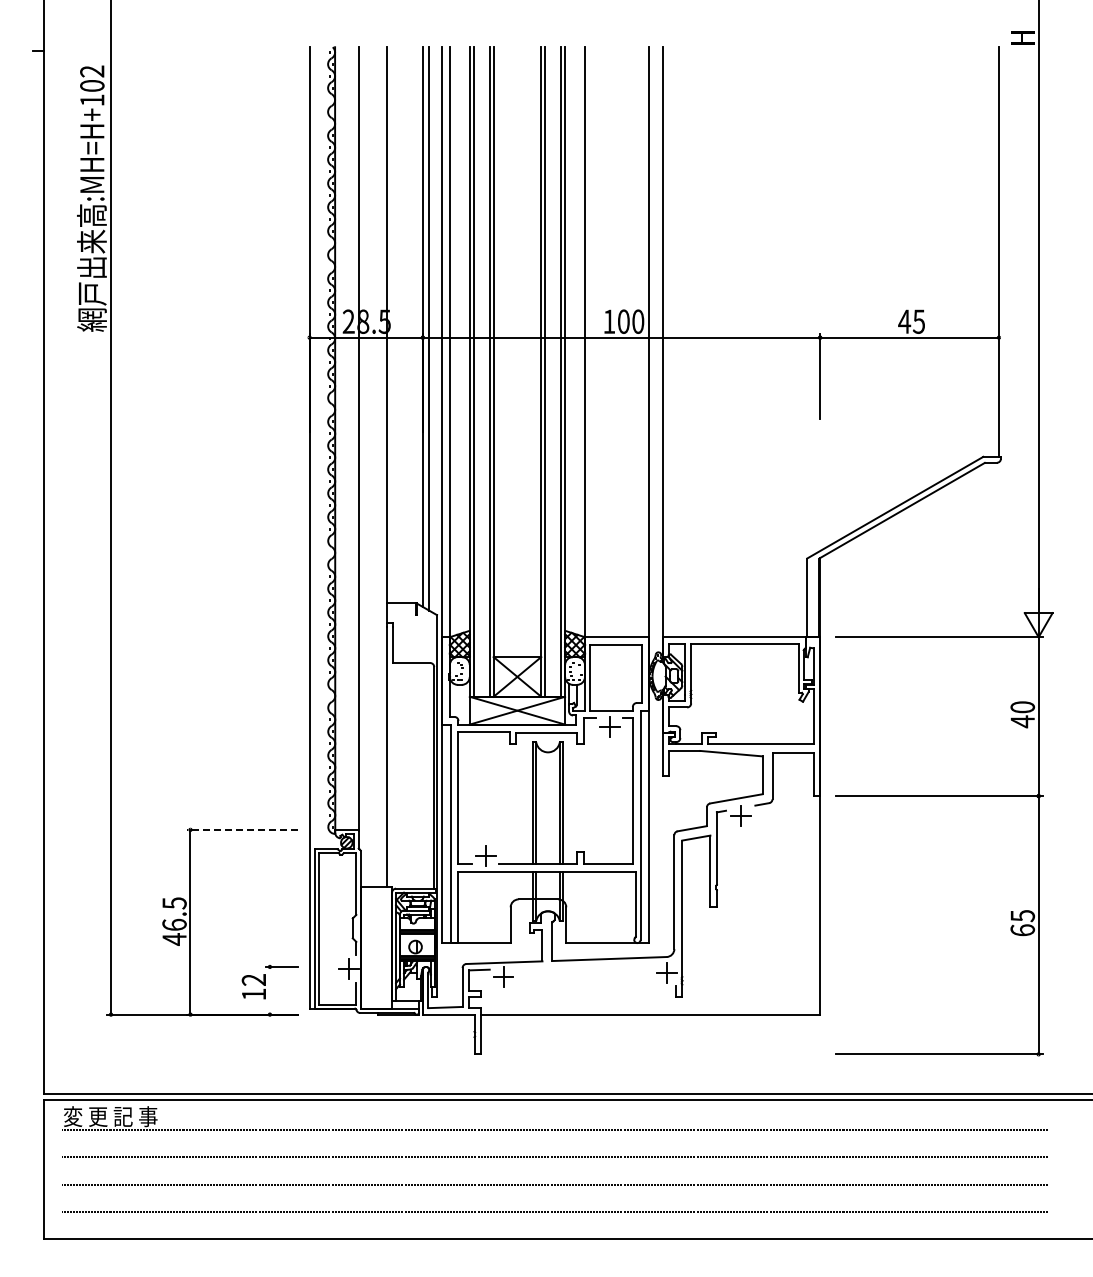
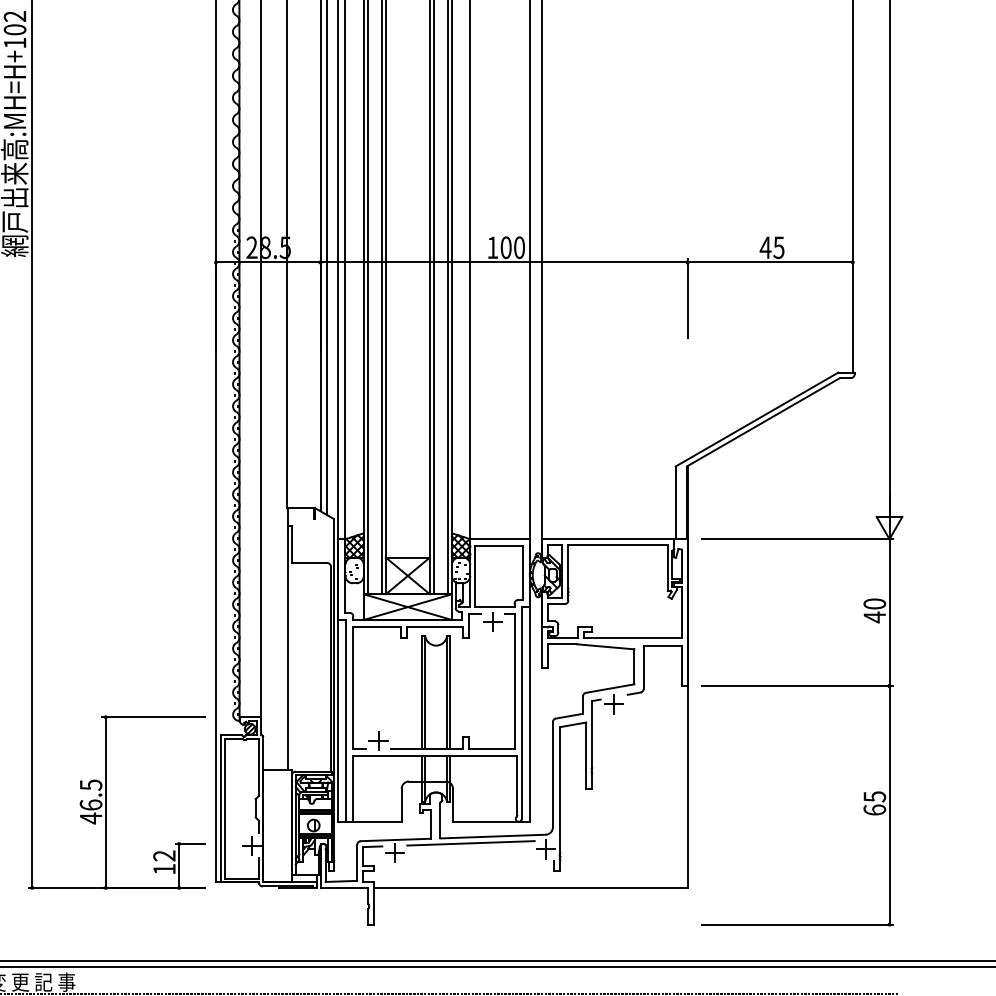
line: (242, 829) -> (153, 716), dashed -> solid
line: (585, 965) -> (470, 842), added
line: (269, 990) -> (178, 865), added

